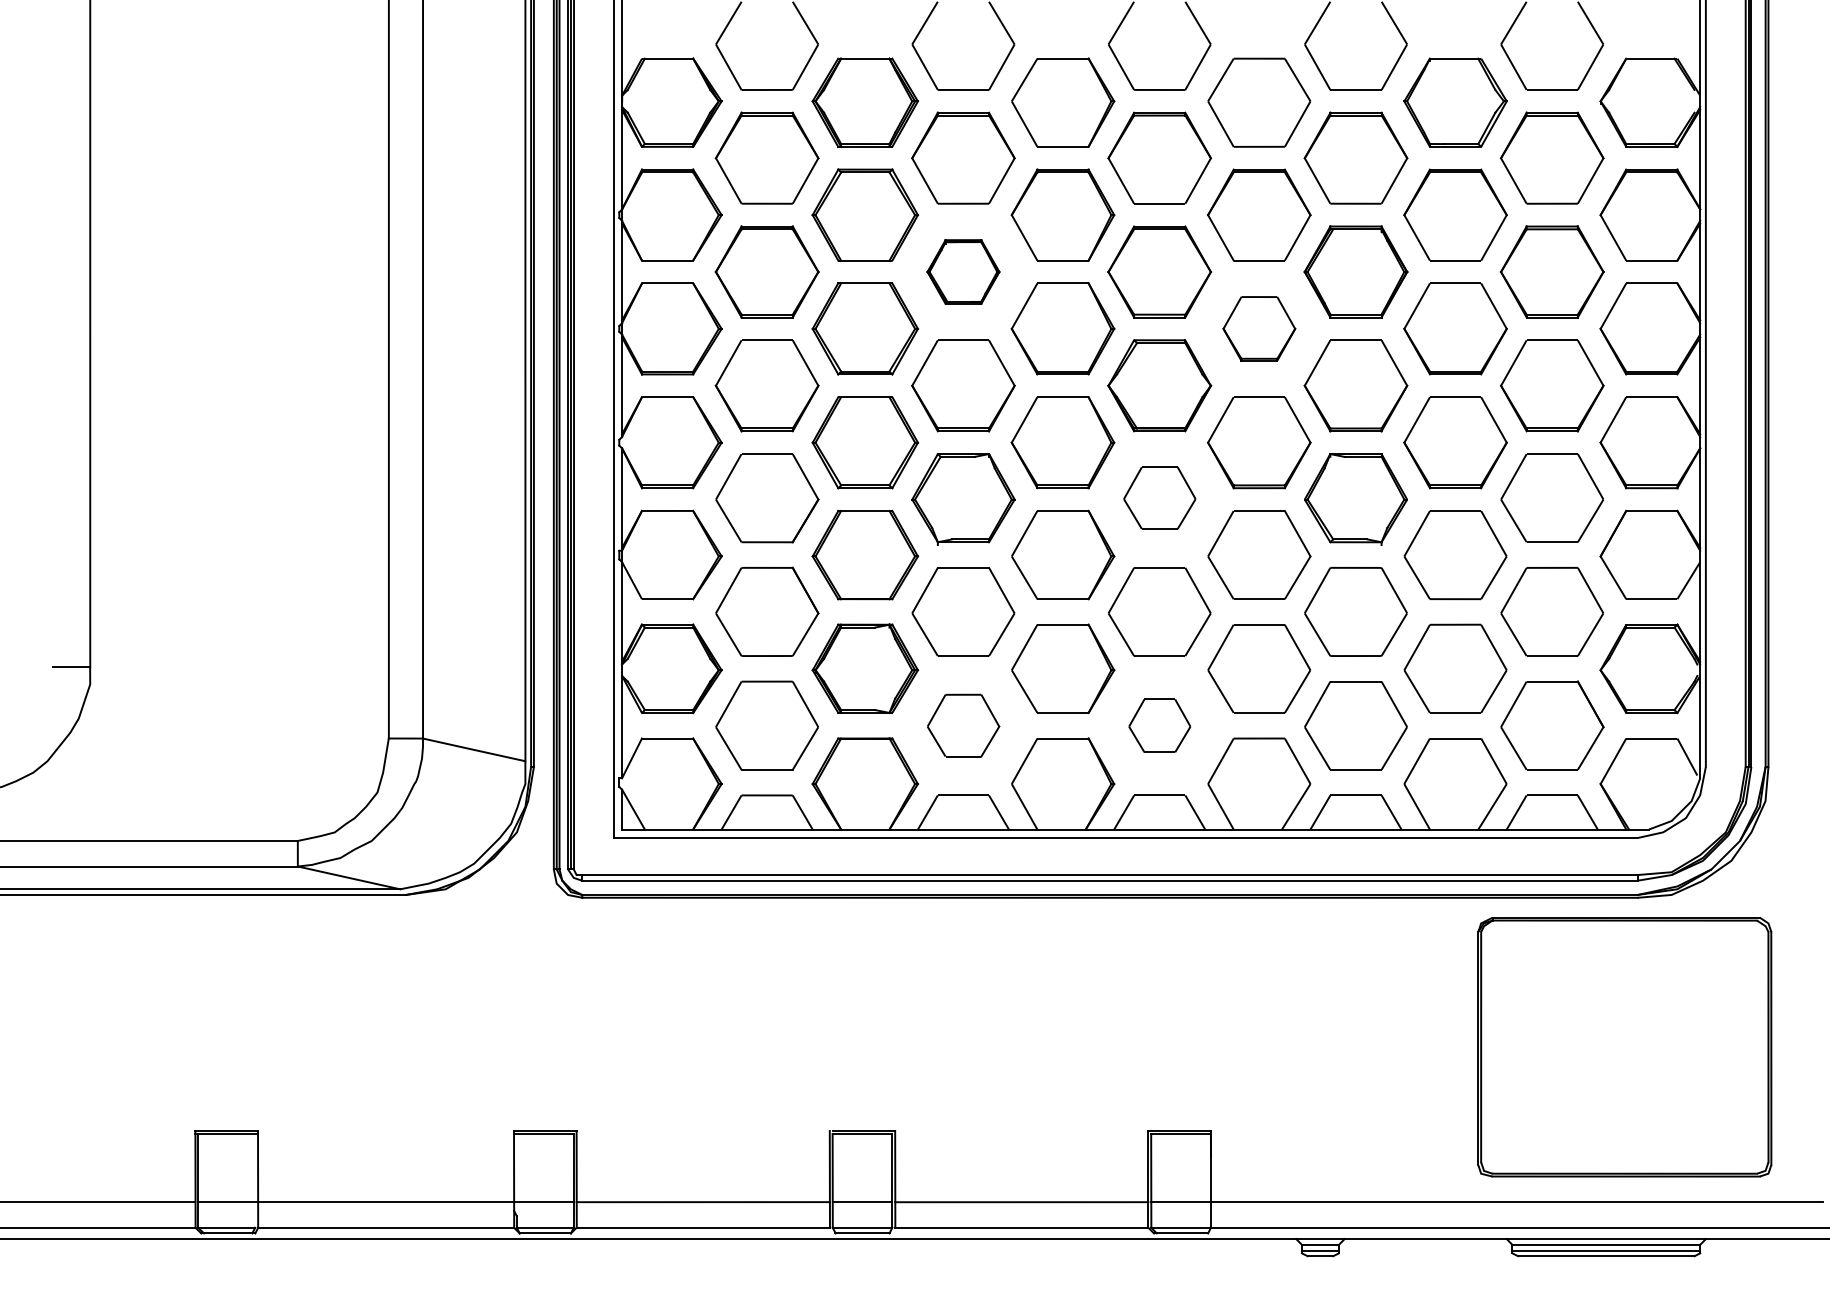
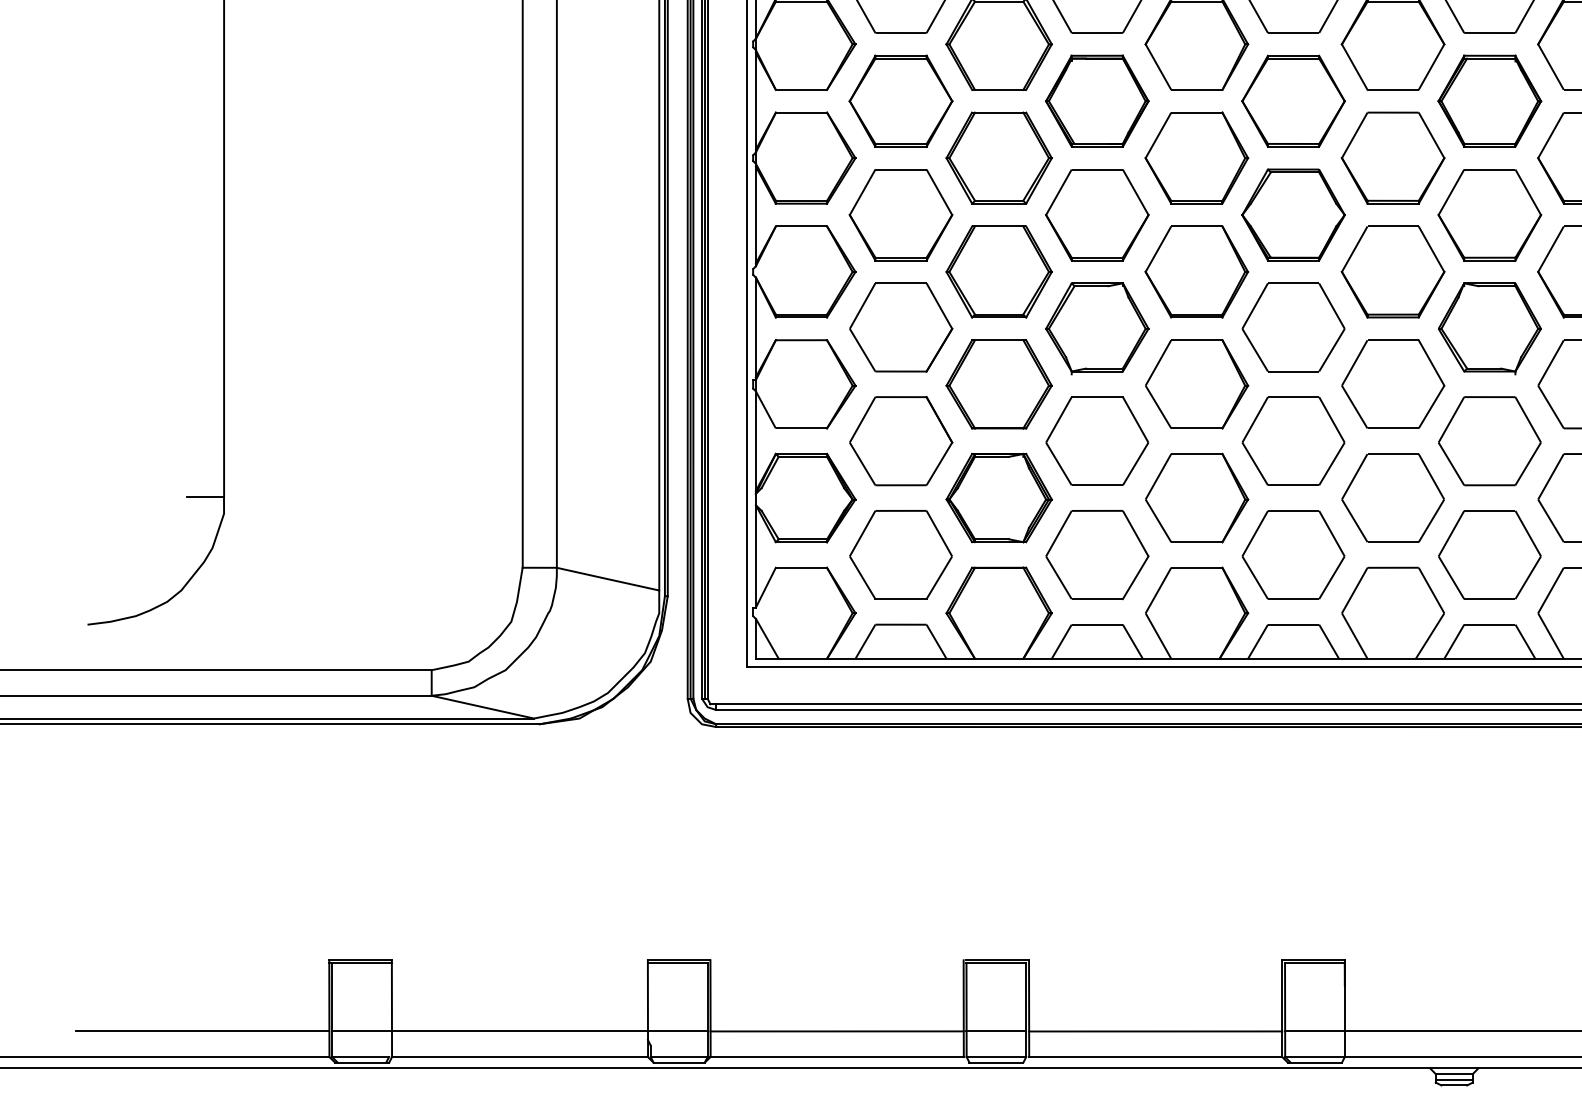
part: (963, 271) -> (1097, 100), size x1.43
part: (1259, 328) -> (1393, 157), size x1.43
part: (1159, 497) -> (1293, 326), size x1.43
part: (963, 725) -> (1097, 554), size x1.43
part: (1159, 725) -> (1293, 554), size x1.67

